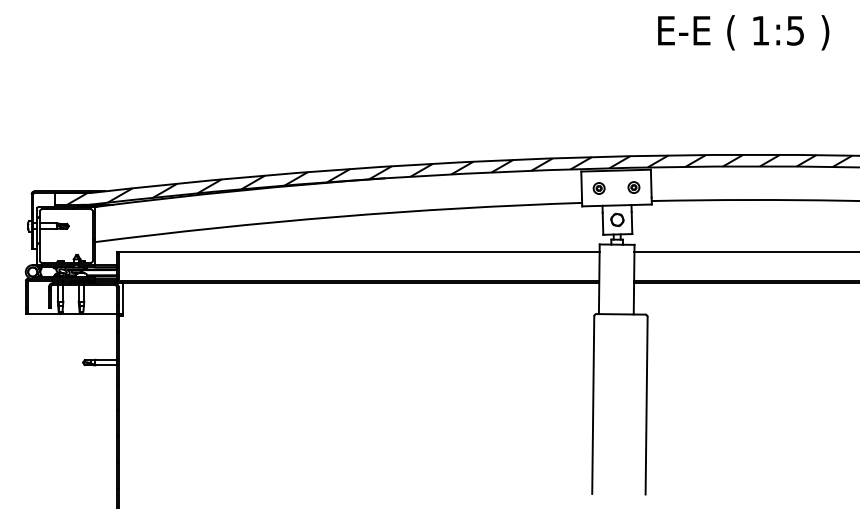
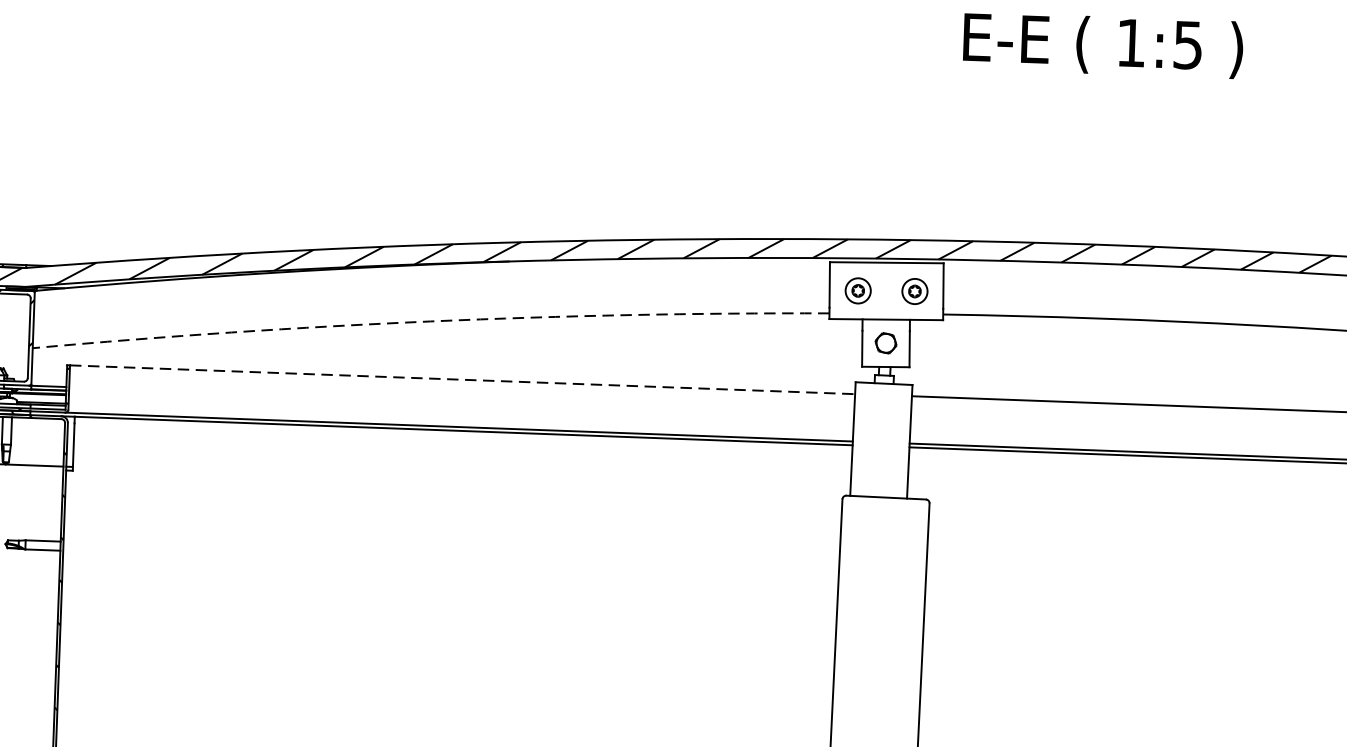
part: (633, 187) -> (914, 291), size x1.4
part: (598, 188) -> (857, 290), size x1.4
arc: (338, 216) -> (431, 320), solid -> dashed
line: (359, 251) -> (463, 379), solid -> dashed

